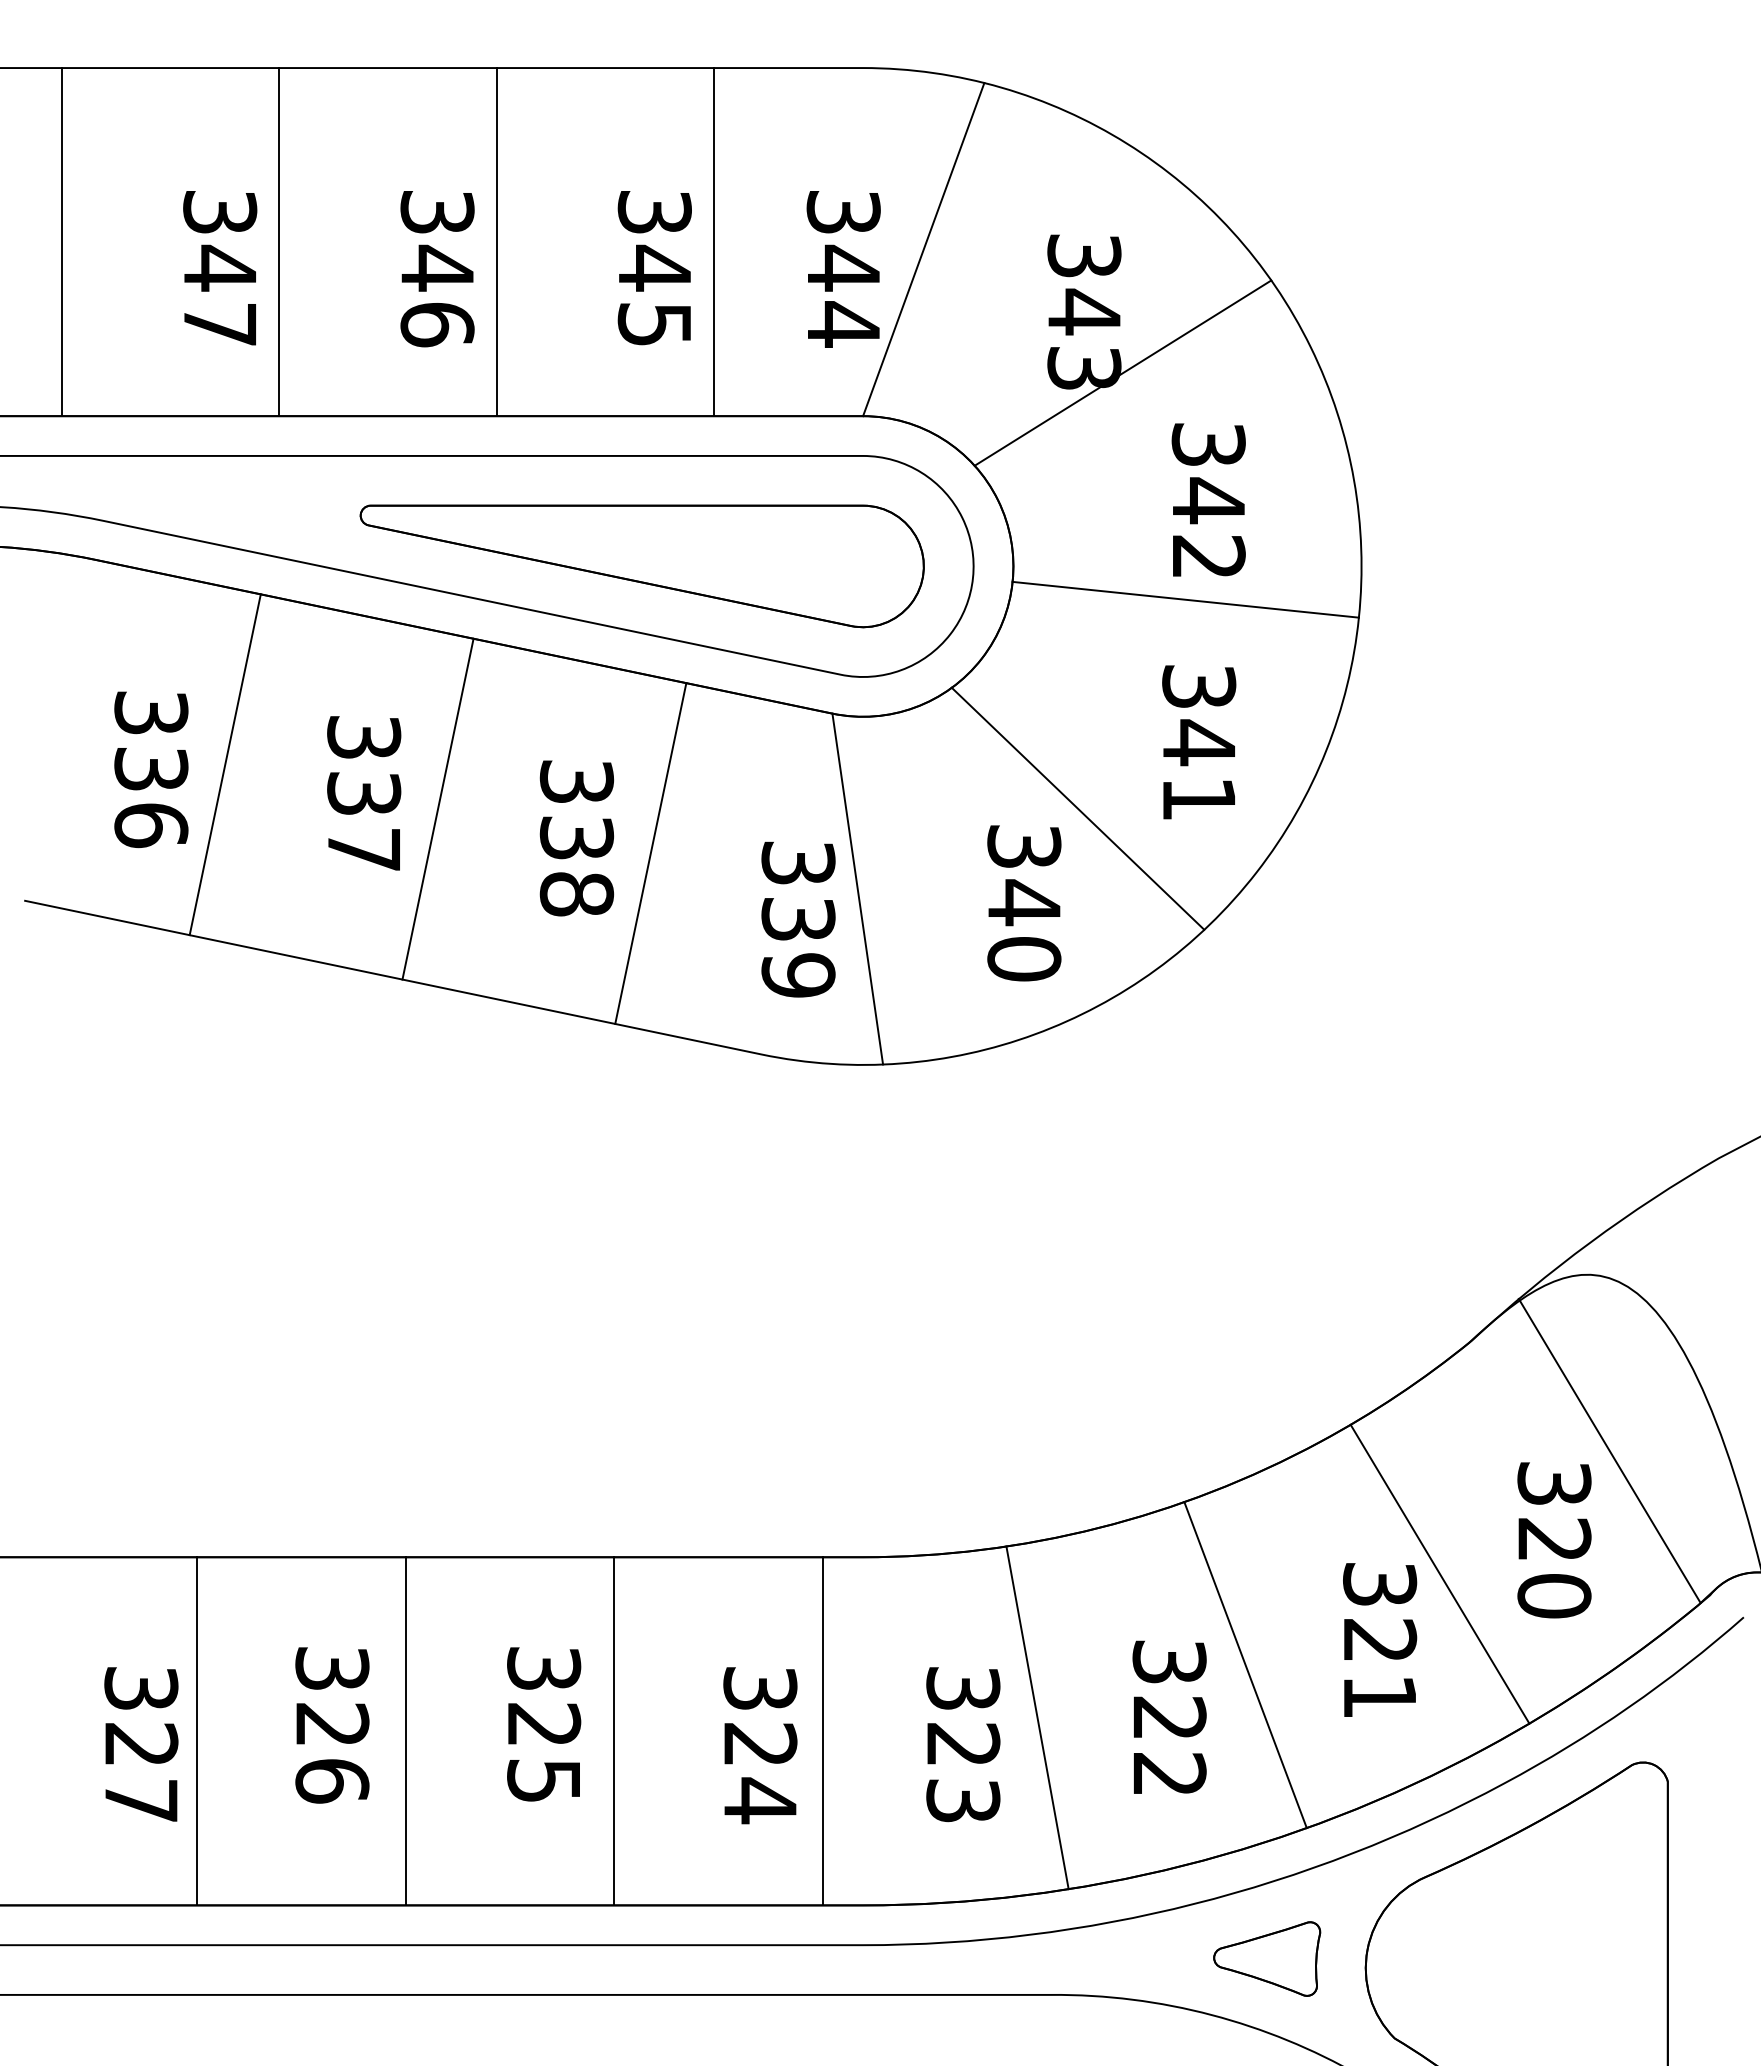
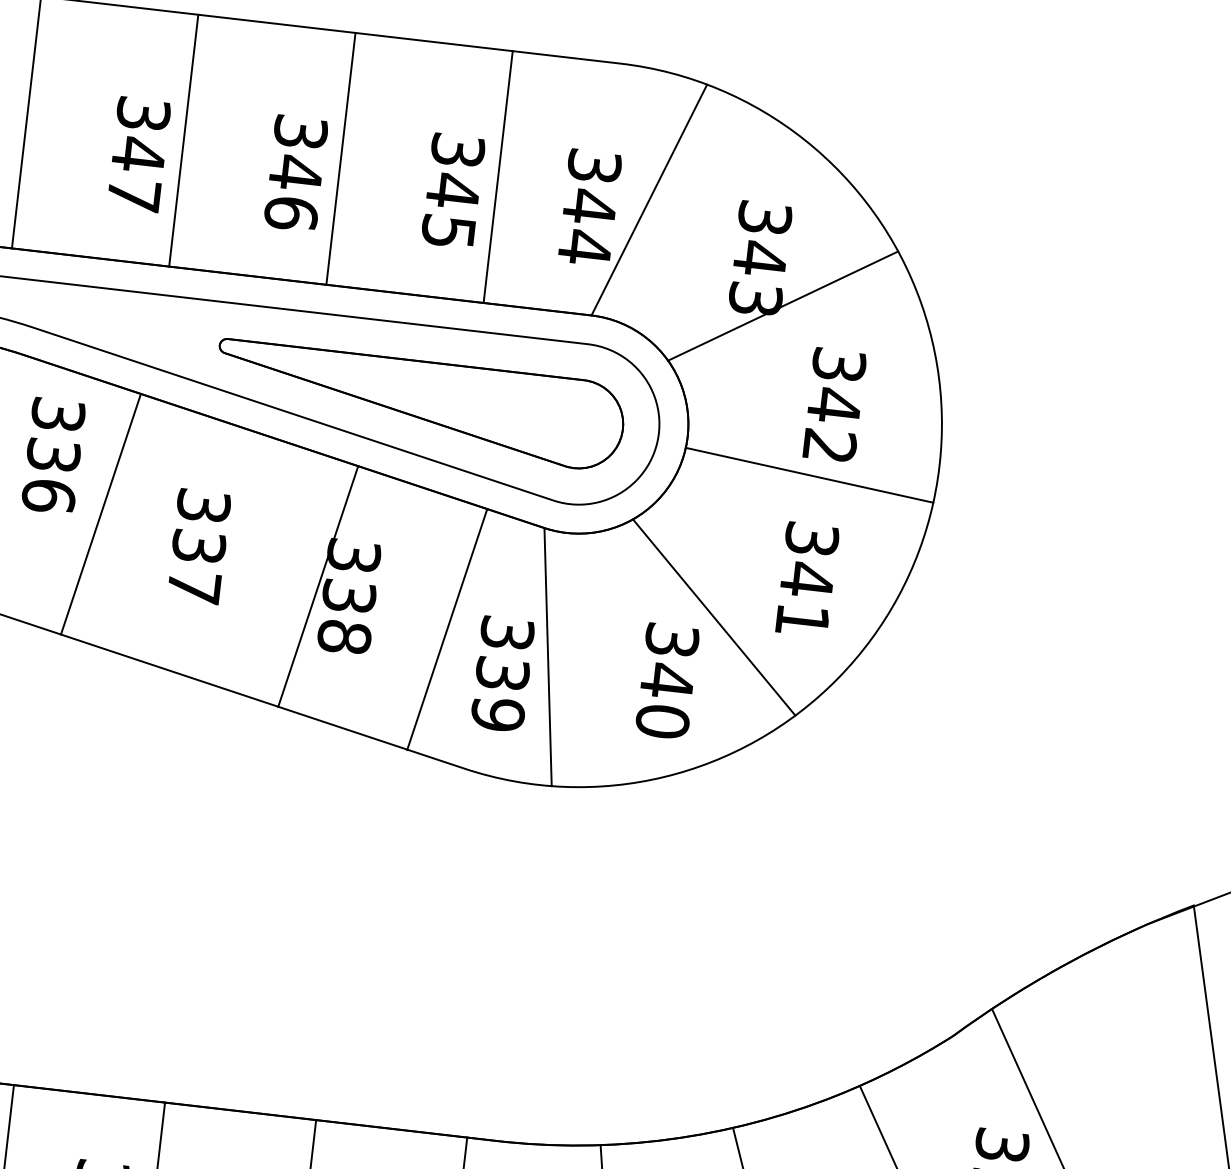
text: (151, 769) -> (53, 455), moved
line: (437, 808) -> (317, 586), moved
line: (650, 853) -> (447, 629), moved

